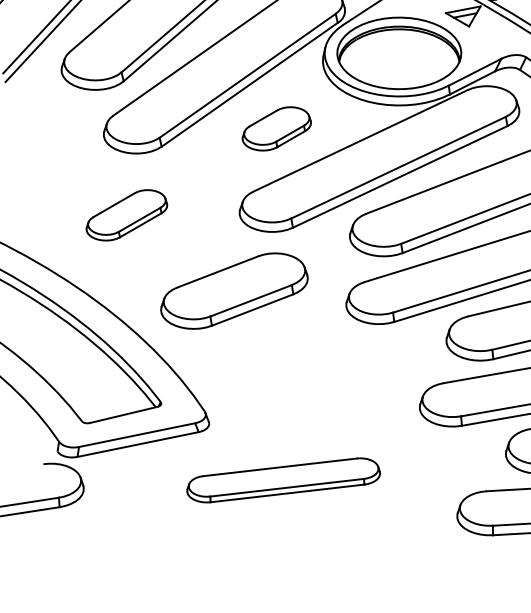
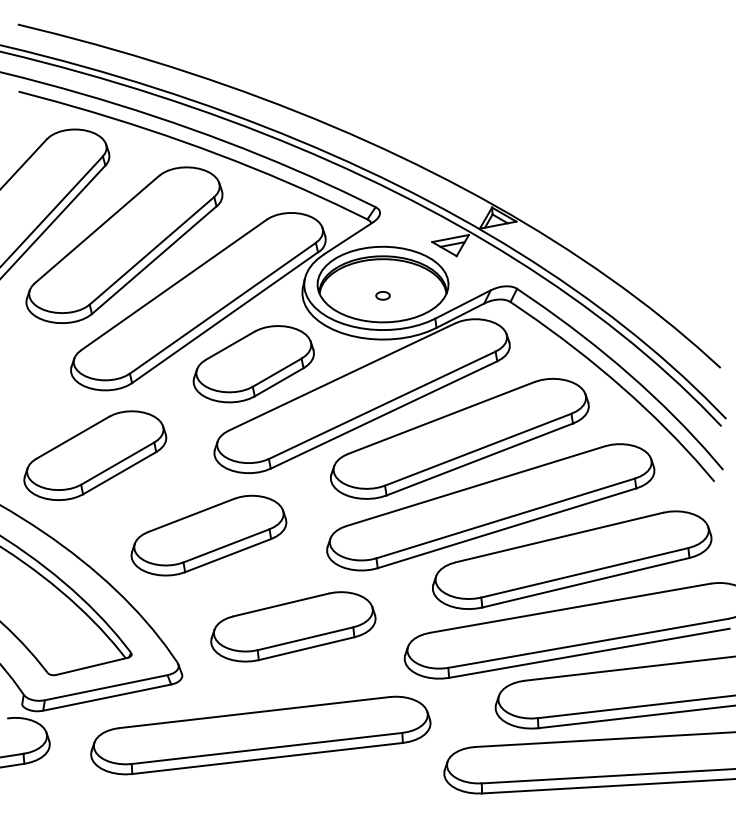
part: (398, 63) -> (382, 295), added
part: (276, 129) -> (253, 364), size x1.67
part: (127, 215) -> (95, 455), size x1.67
part: (314, 377) -> (293, 626), added
part: (283, 480) -> (260, 735), size x1.67

